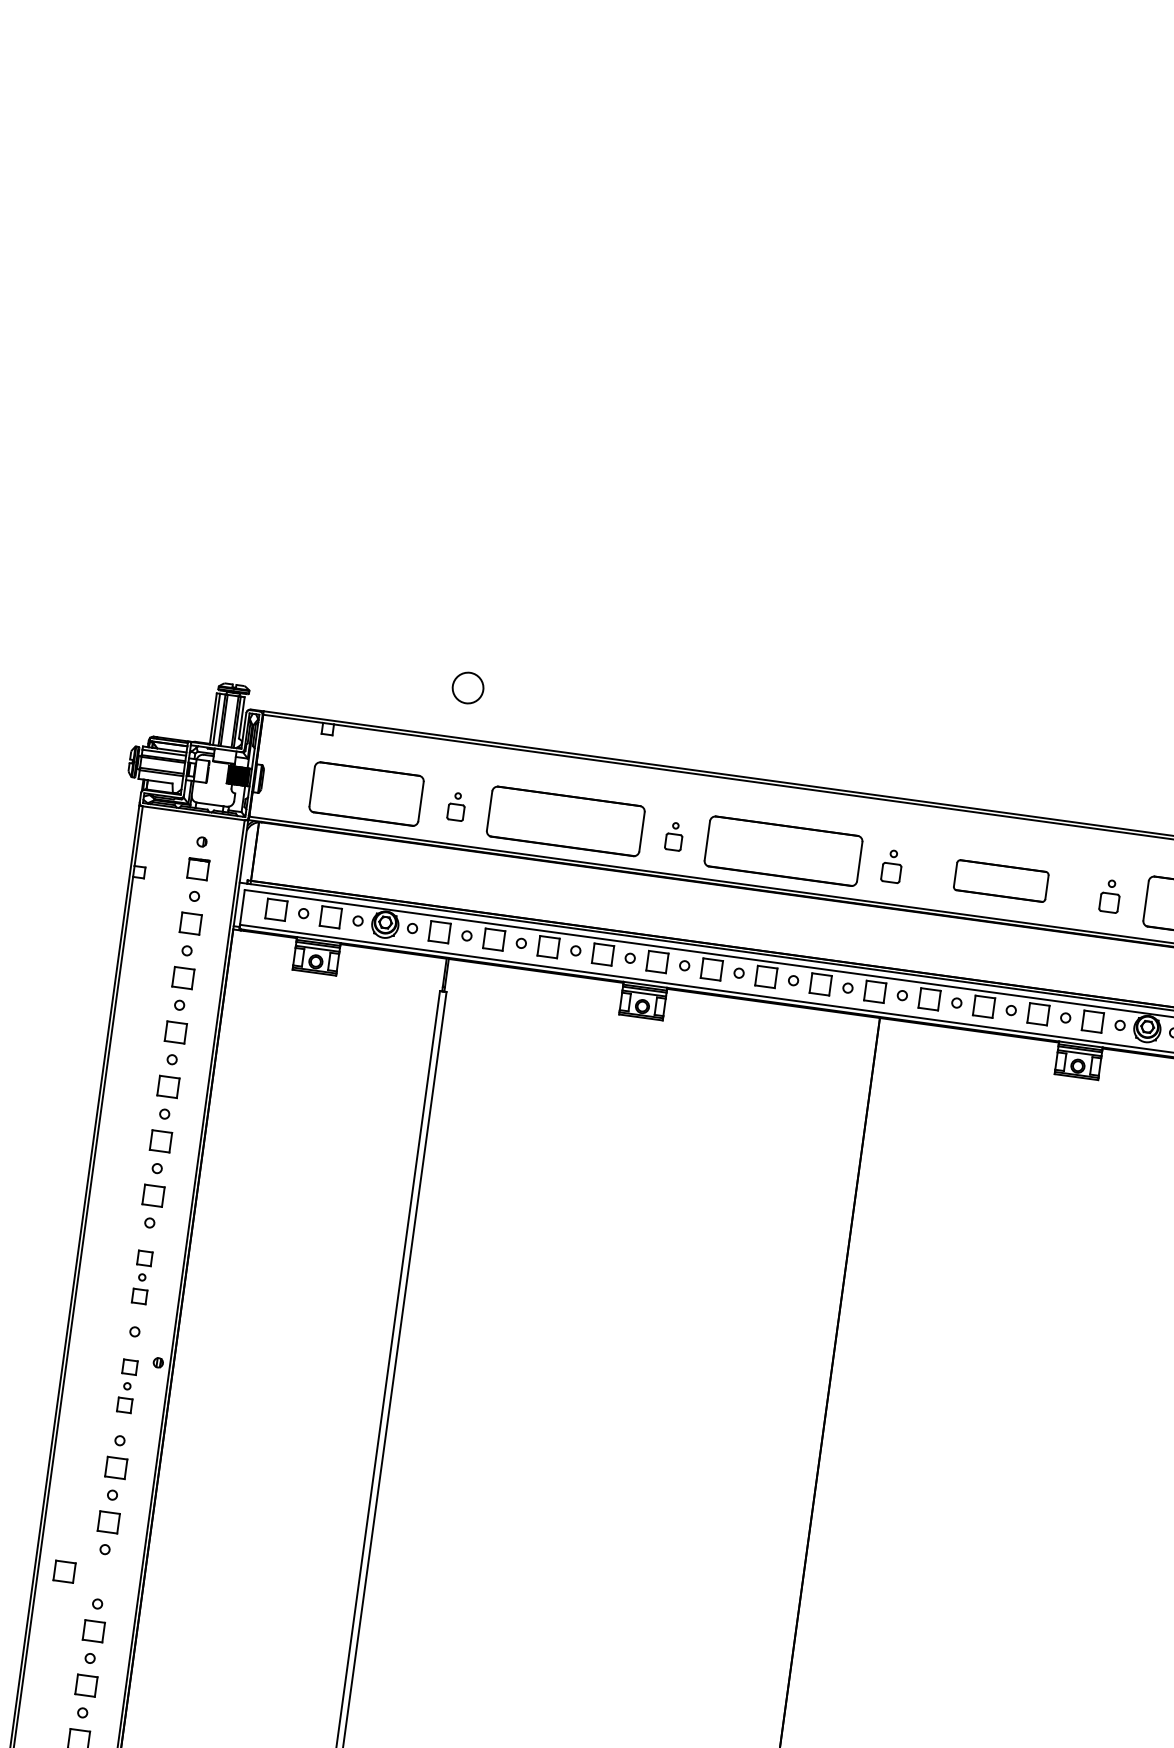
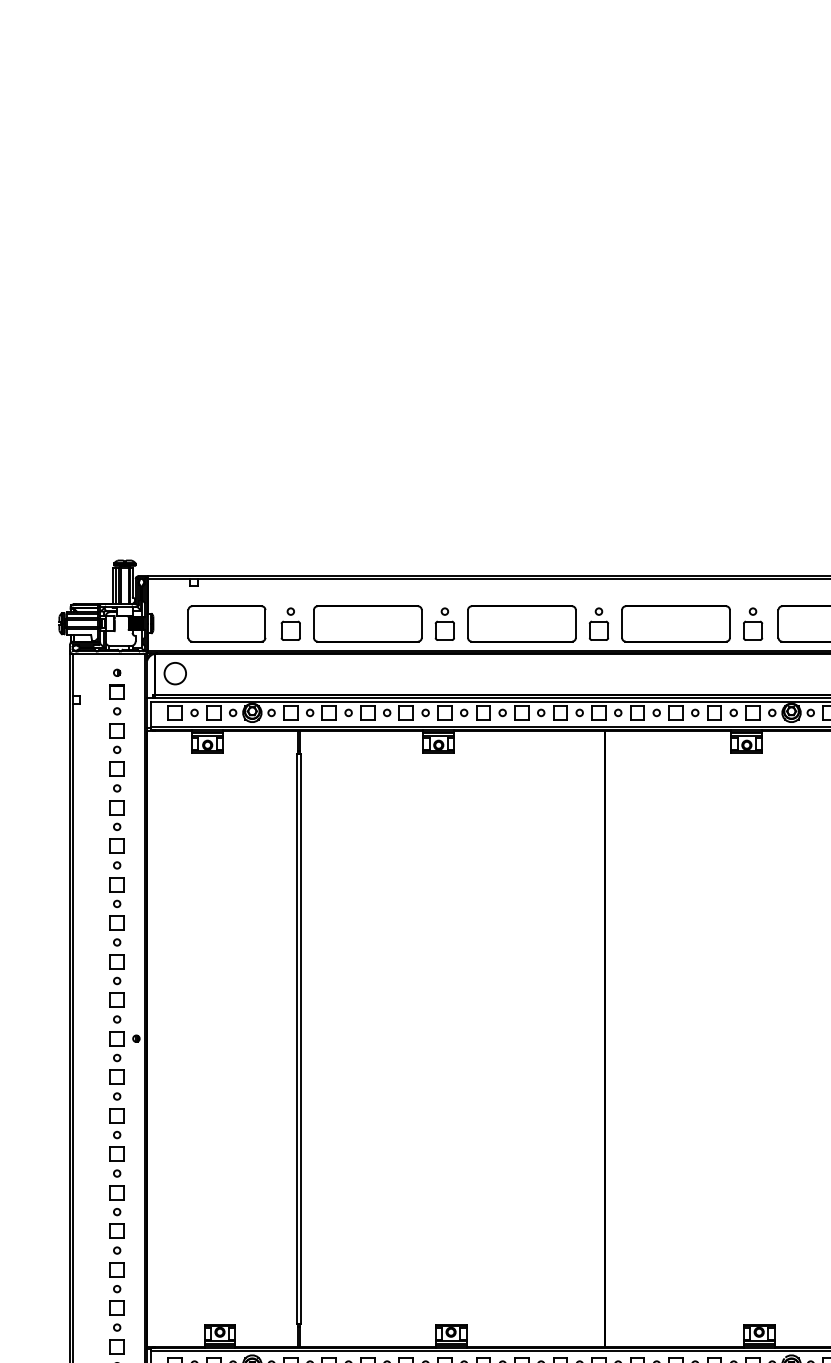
circle: (466, 687) -> (174, 673), moved
part: (456, 805) -> (290, 623), size x1.67
part: (674, 835) -> (444, 623), size x1.67
part: (891, 865) -> (598, 623), size x1.43
part: (1000, 880) -> (675, 623), size x1.67
part: (1110, 895) -> (753, 623), size x1.43
part: (141, 1276) -> (116, 980), size x1.43
part: (126, 1385) -> (116, 1057), size x1.43
part: (63, 1571) -> (116, 1192), moved

